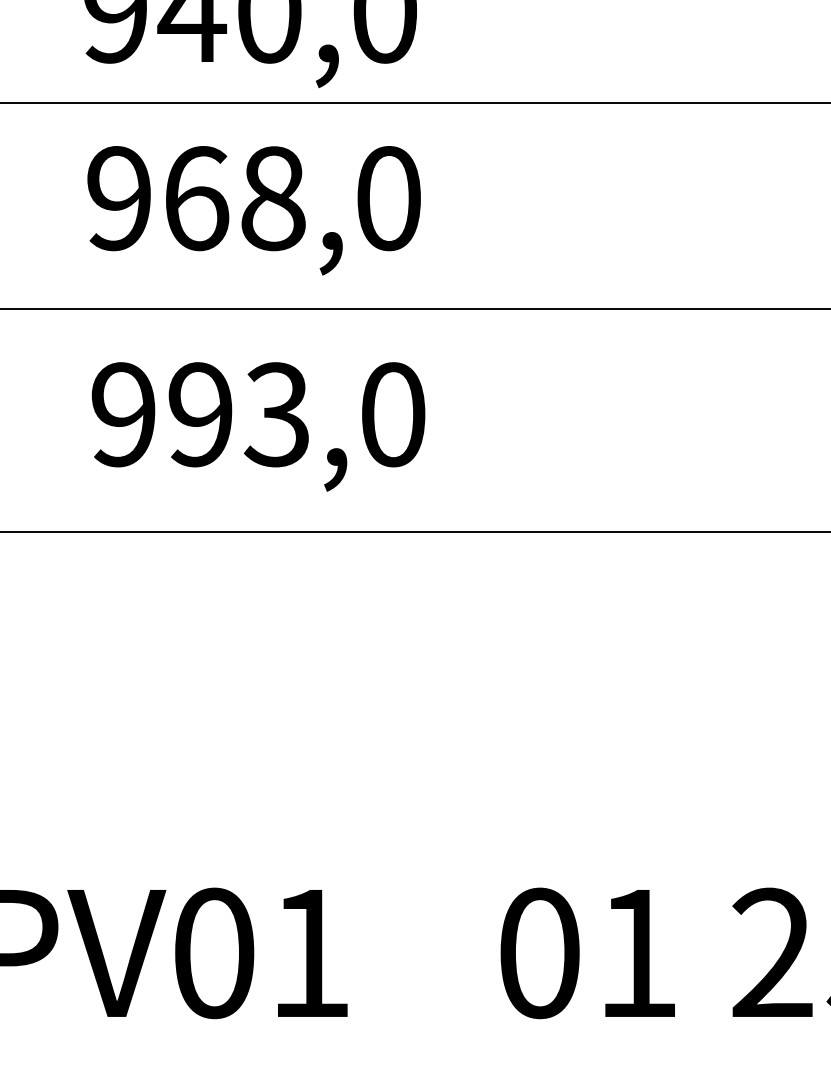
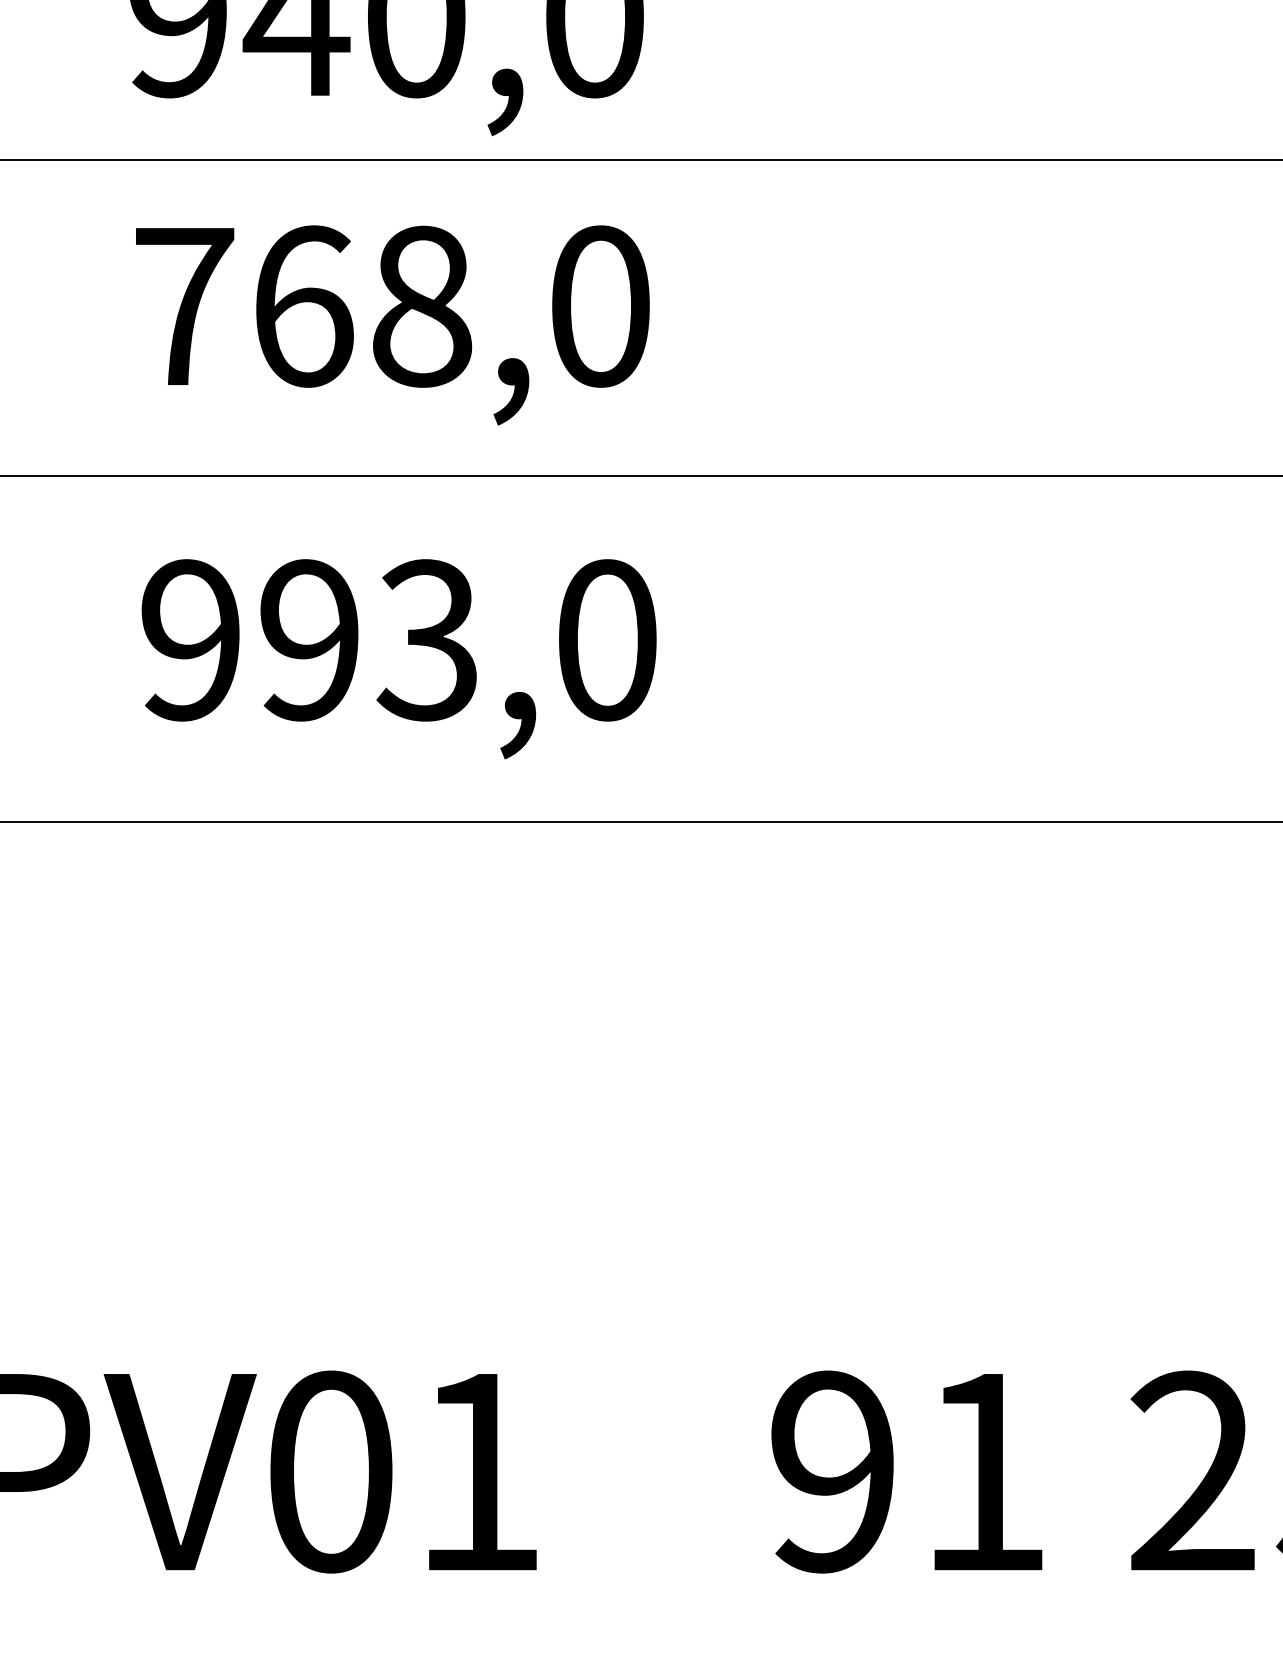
text: (119, 198) -> (184, 306), 968,0 -> 768,0
text: (539, 953) -> (832, 1472), 0 -> 9

